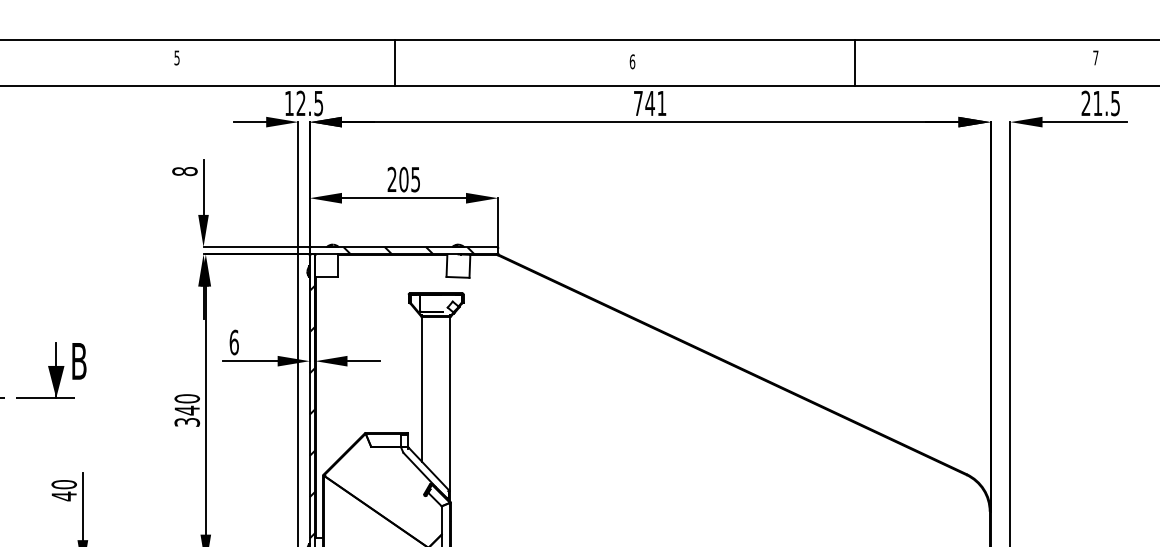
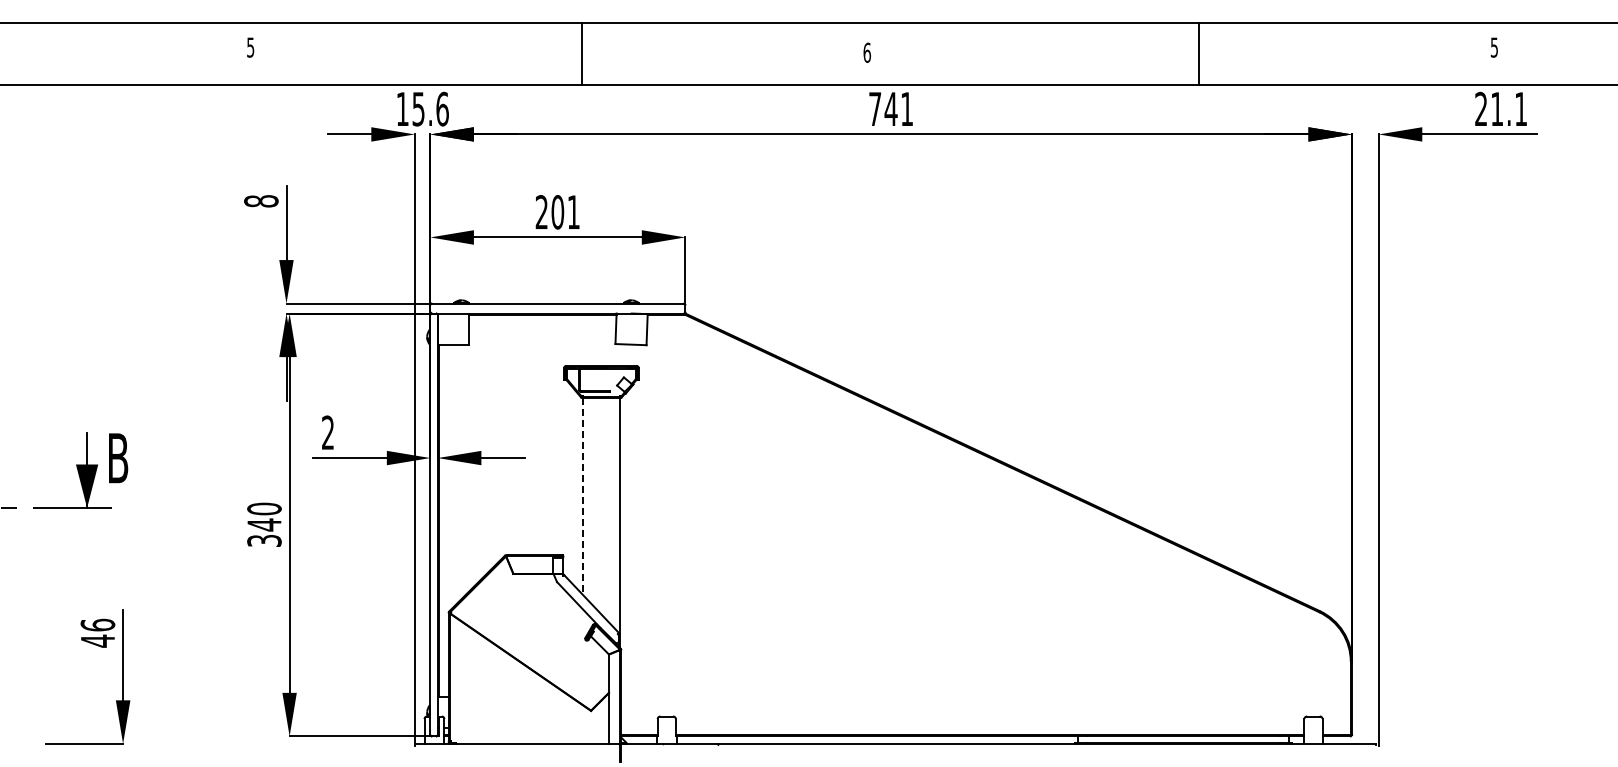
text: (1095, 57) -> (1493, 47), 7 -> 5
line: (395, 63) -> (582, 54), moved
line: (854, 63) -> (1198, 54), moved
text: (309, 102) -> (430, 108), 12.5 -> 15.6
text: (1115, 103) -> (1520, 109), 21.5 -> 21.1
text: (415, 179) -> (573, 212), 205 -> 201
hatch: (408, 250) -> (564, 308), removed
text: (234, 342) -> (328, 432), 6 -> 2
line: (422, 389) -> (582, 496), solid -> dashed
hatch: (312, 411) -> (433, 526), removed
text: (63, 484) -> (97, 624), 40 -> 46

